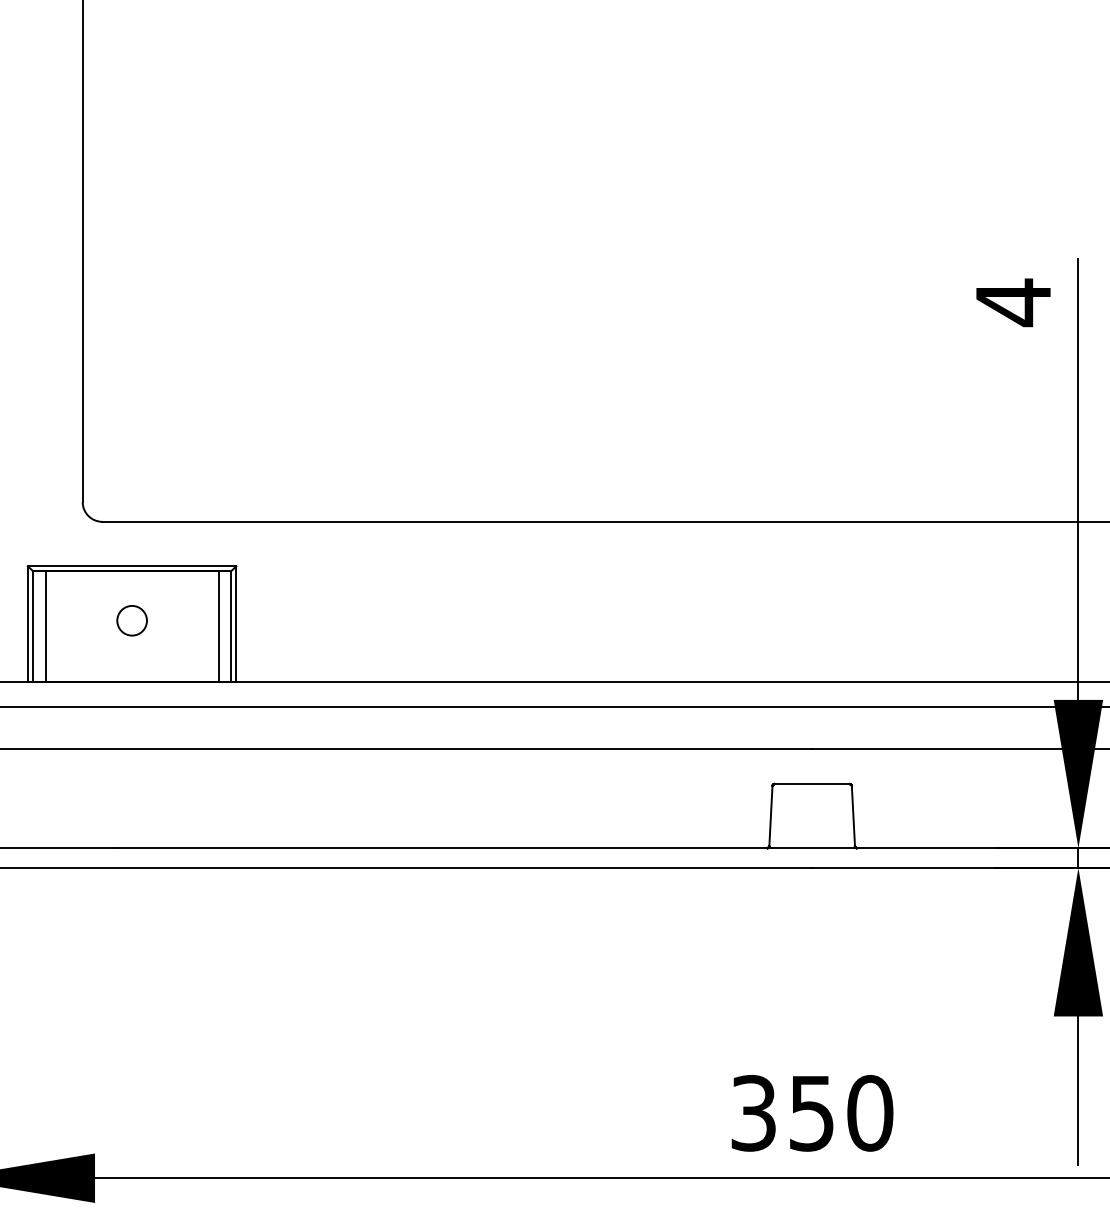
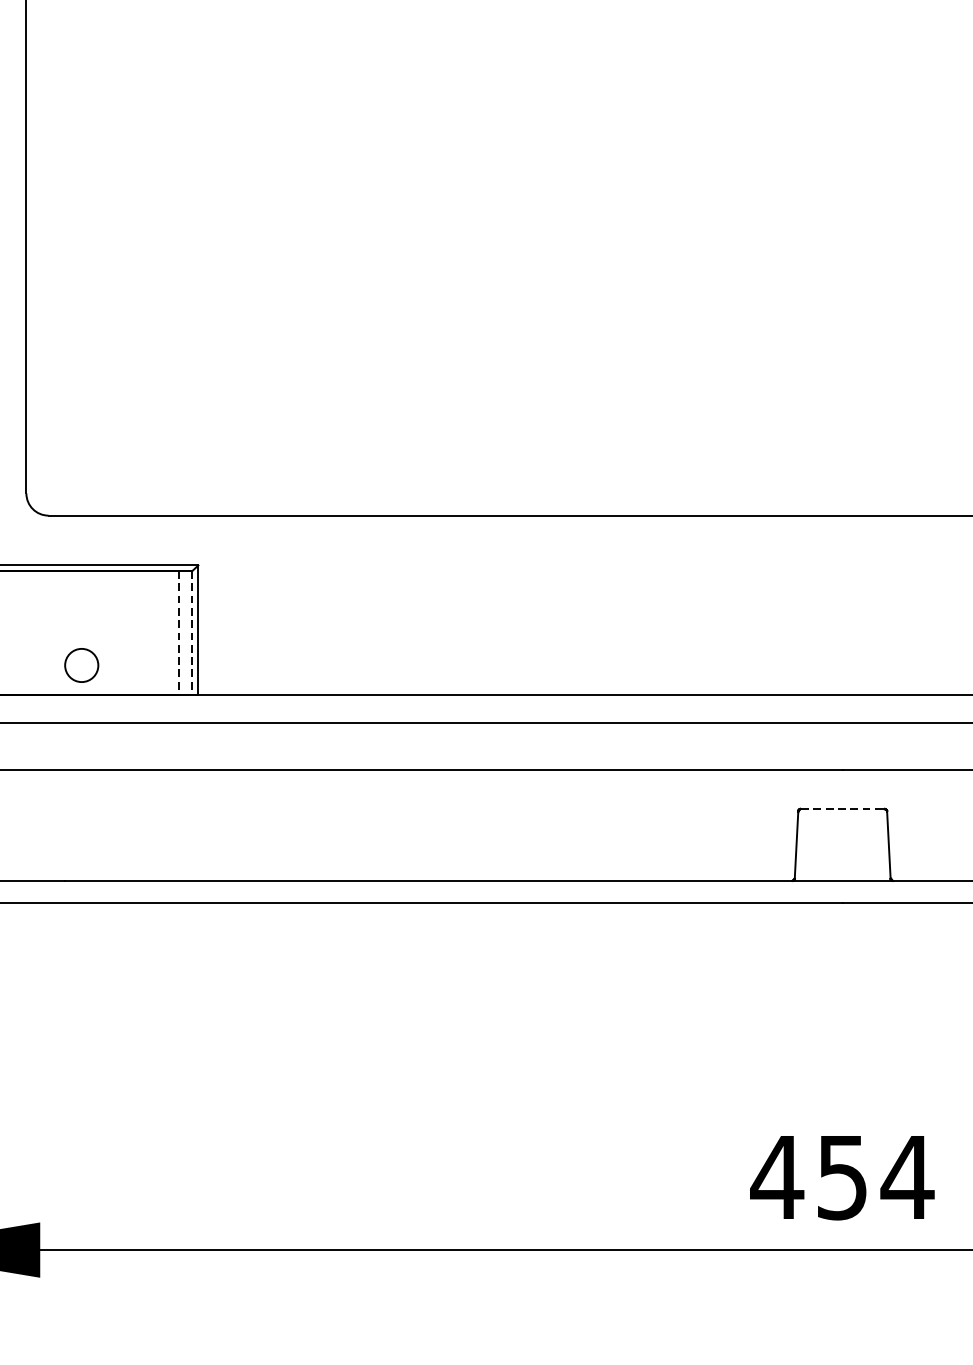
circle: (131, 620) -> (81, 665), moved
line: (218, 627) -> (178, 633), solid -> dashed
line: (231, 627) -> (192, 633), solid -> dashed
line: (812, 783) -> (843, 808), solid -> dashed
text: (811, 1113) -> (841, 1177), 350 -> 454

